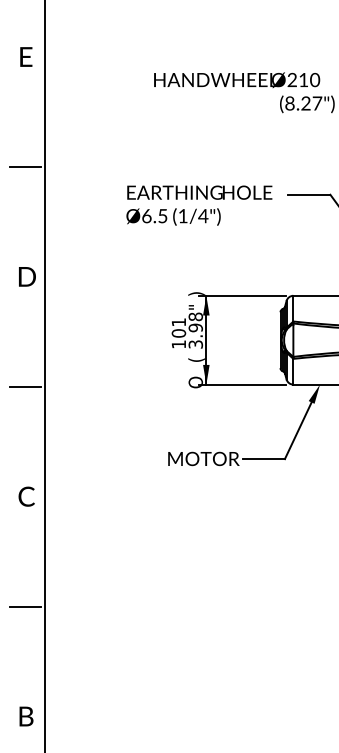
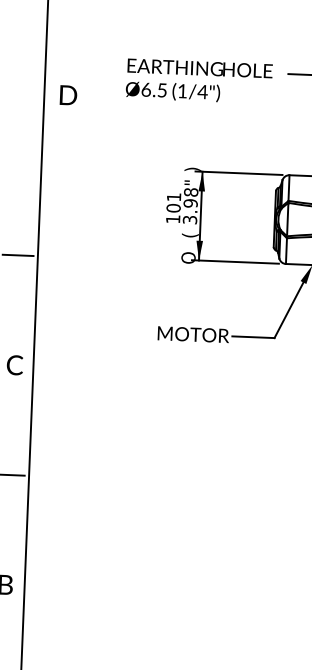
line: (25, 166) -> (27, 35), removed
text: (27, 276) -> (68, 95), moved

